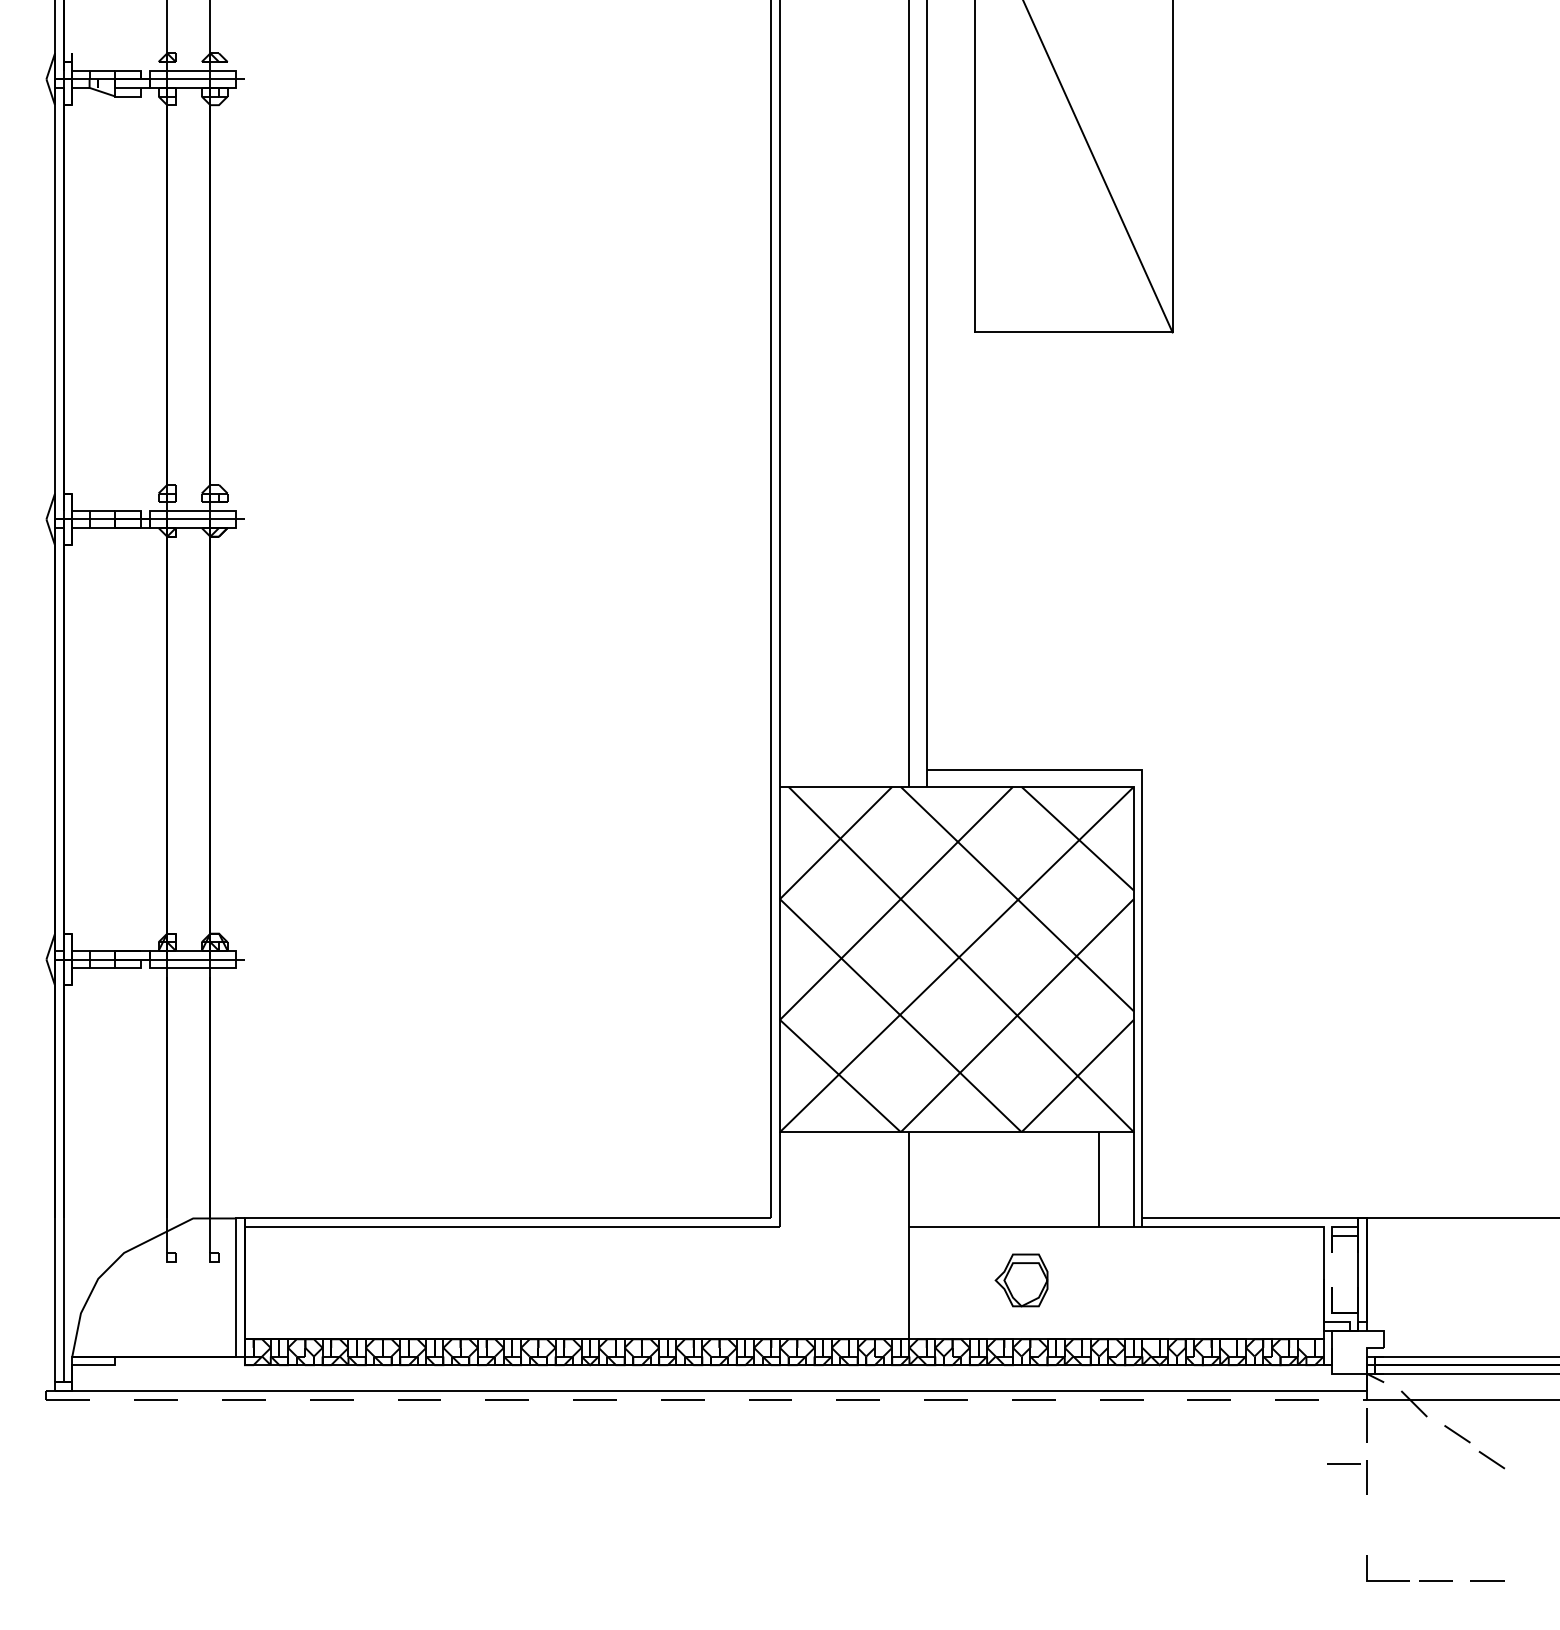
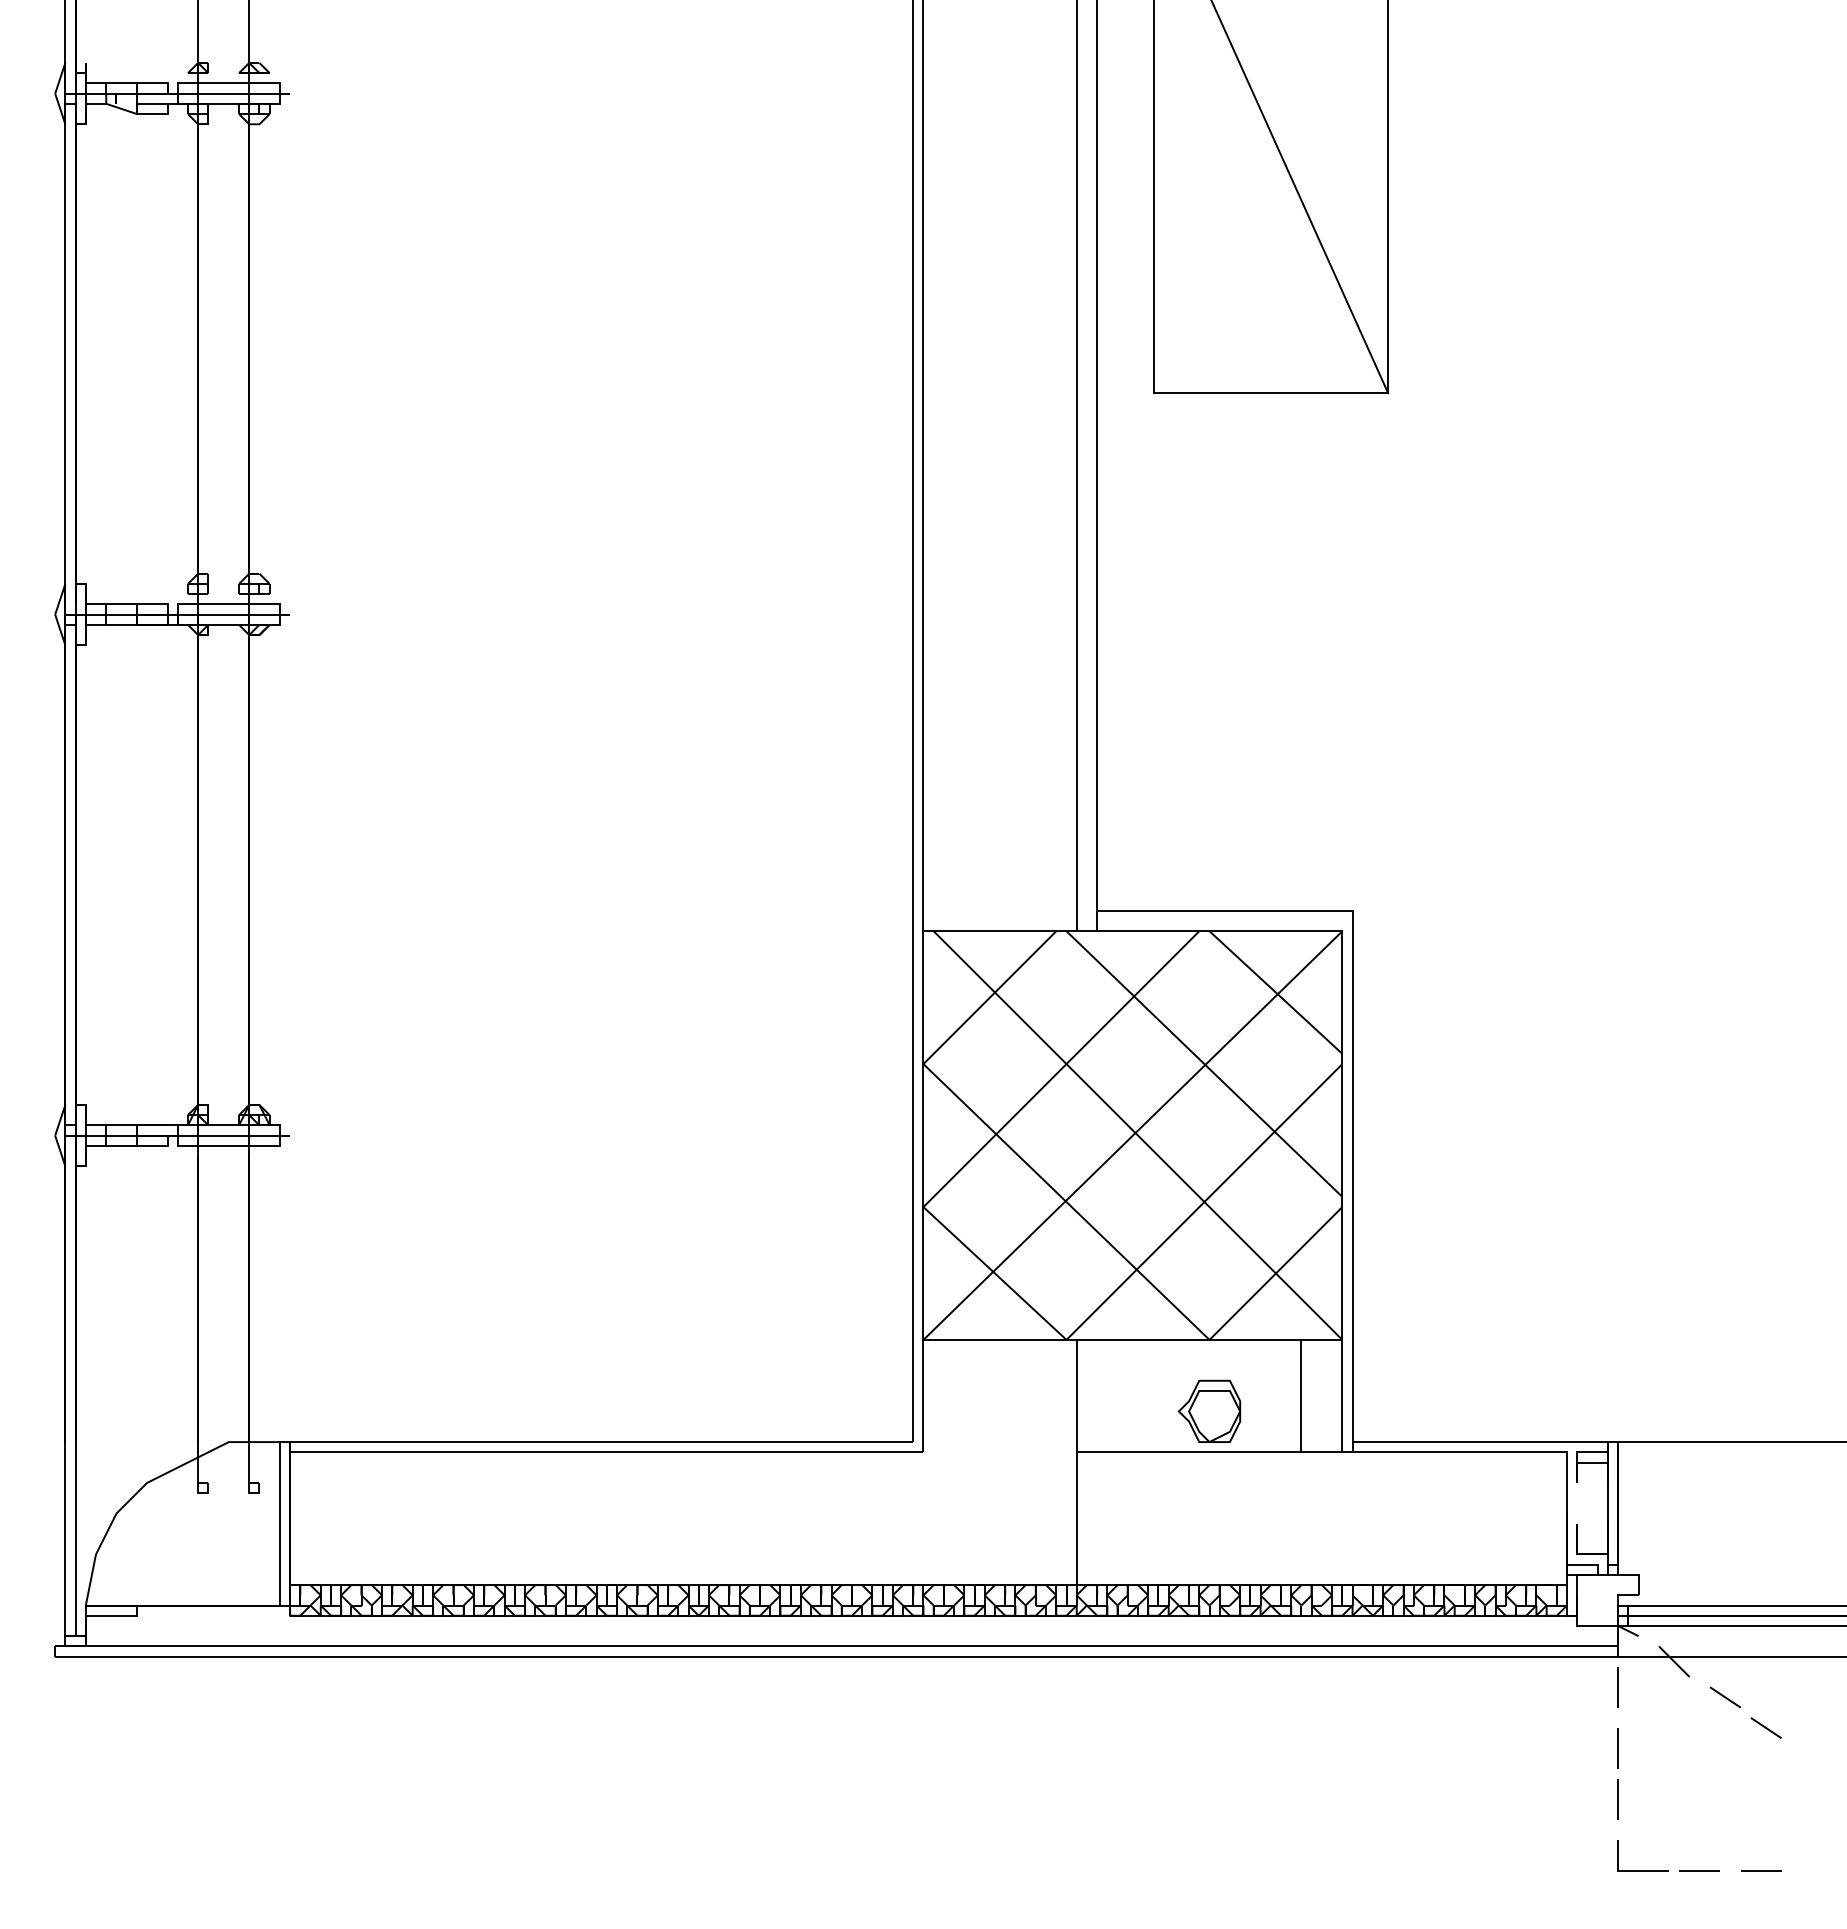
part: (1021, 1280) -> (1209, 1411), moved
line: (707, 1399) -> (837, 1656), dashed -> solid
line: (1343, 1462) -> (1590, 1731), removed
line: (1366, 1520) -> (1617, 1799), added

